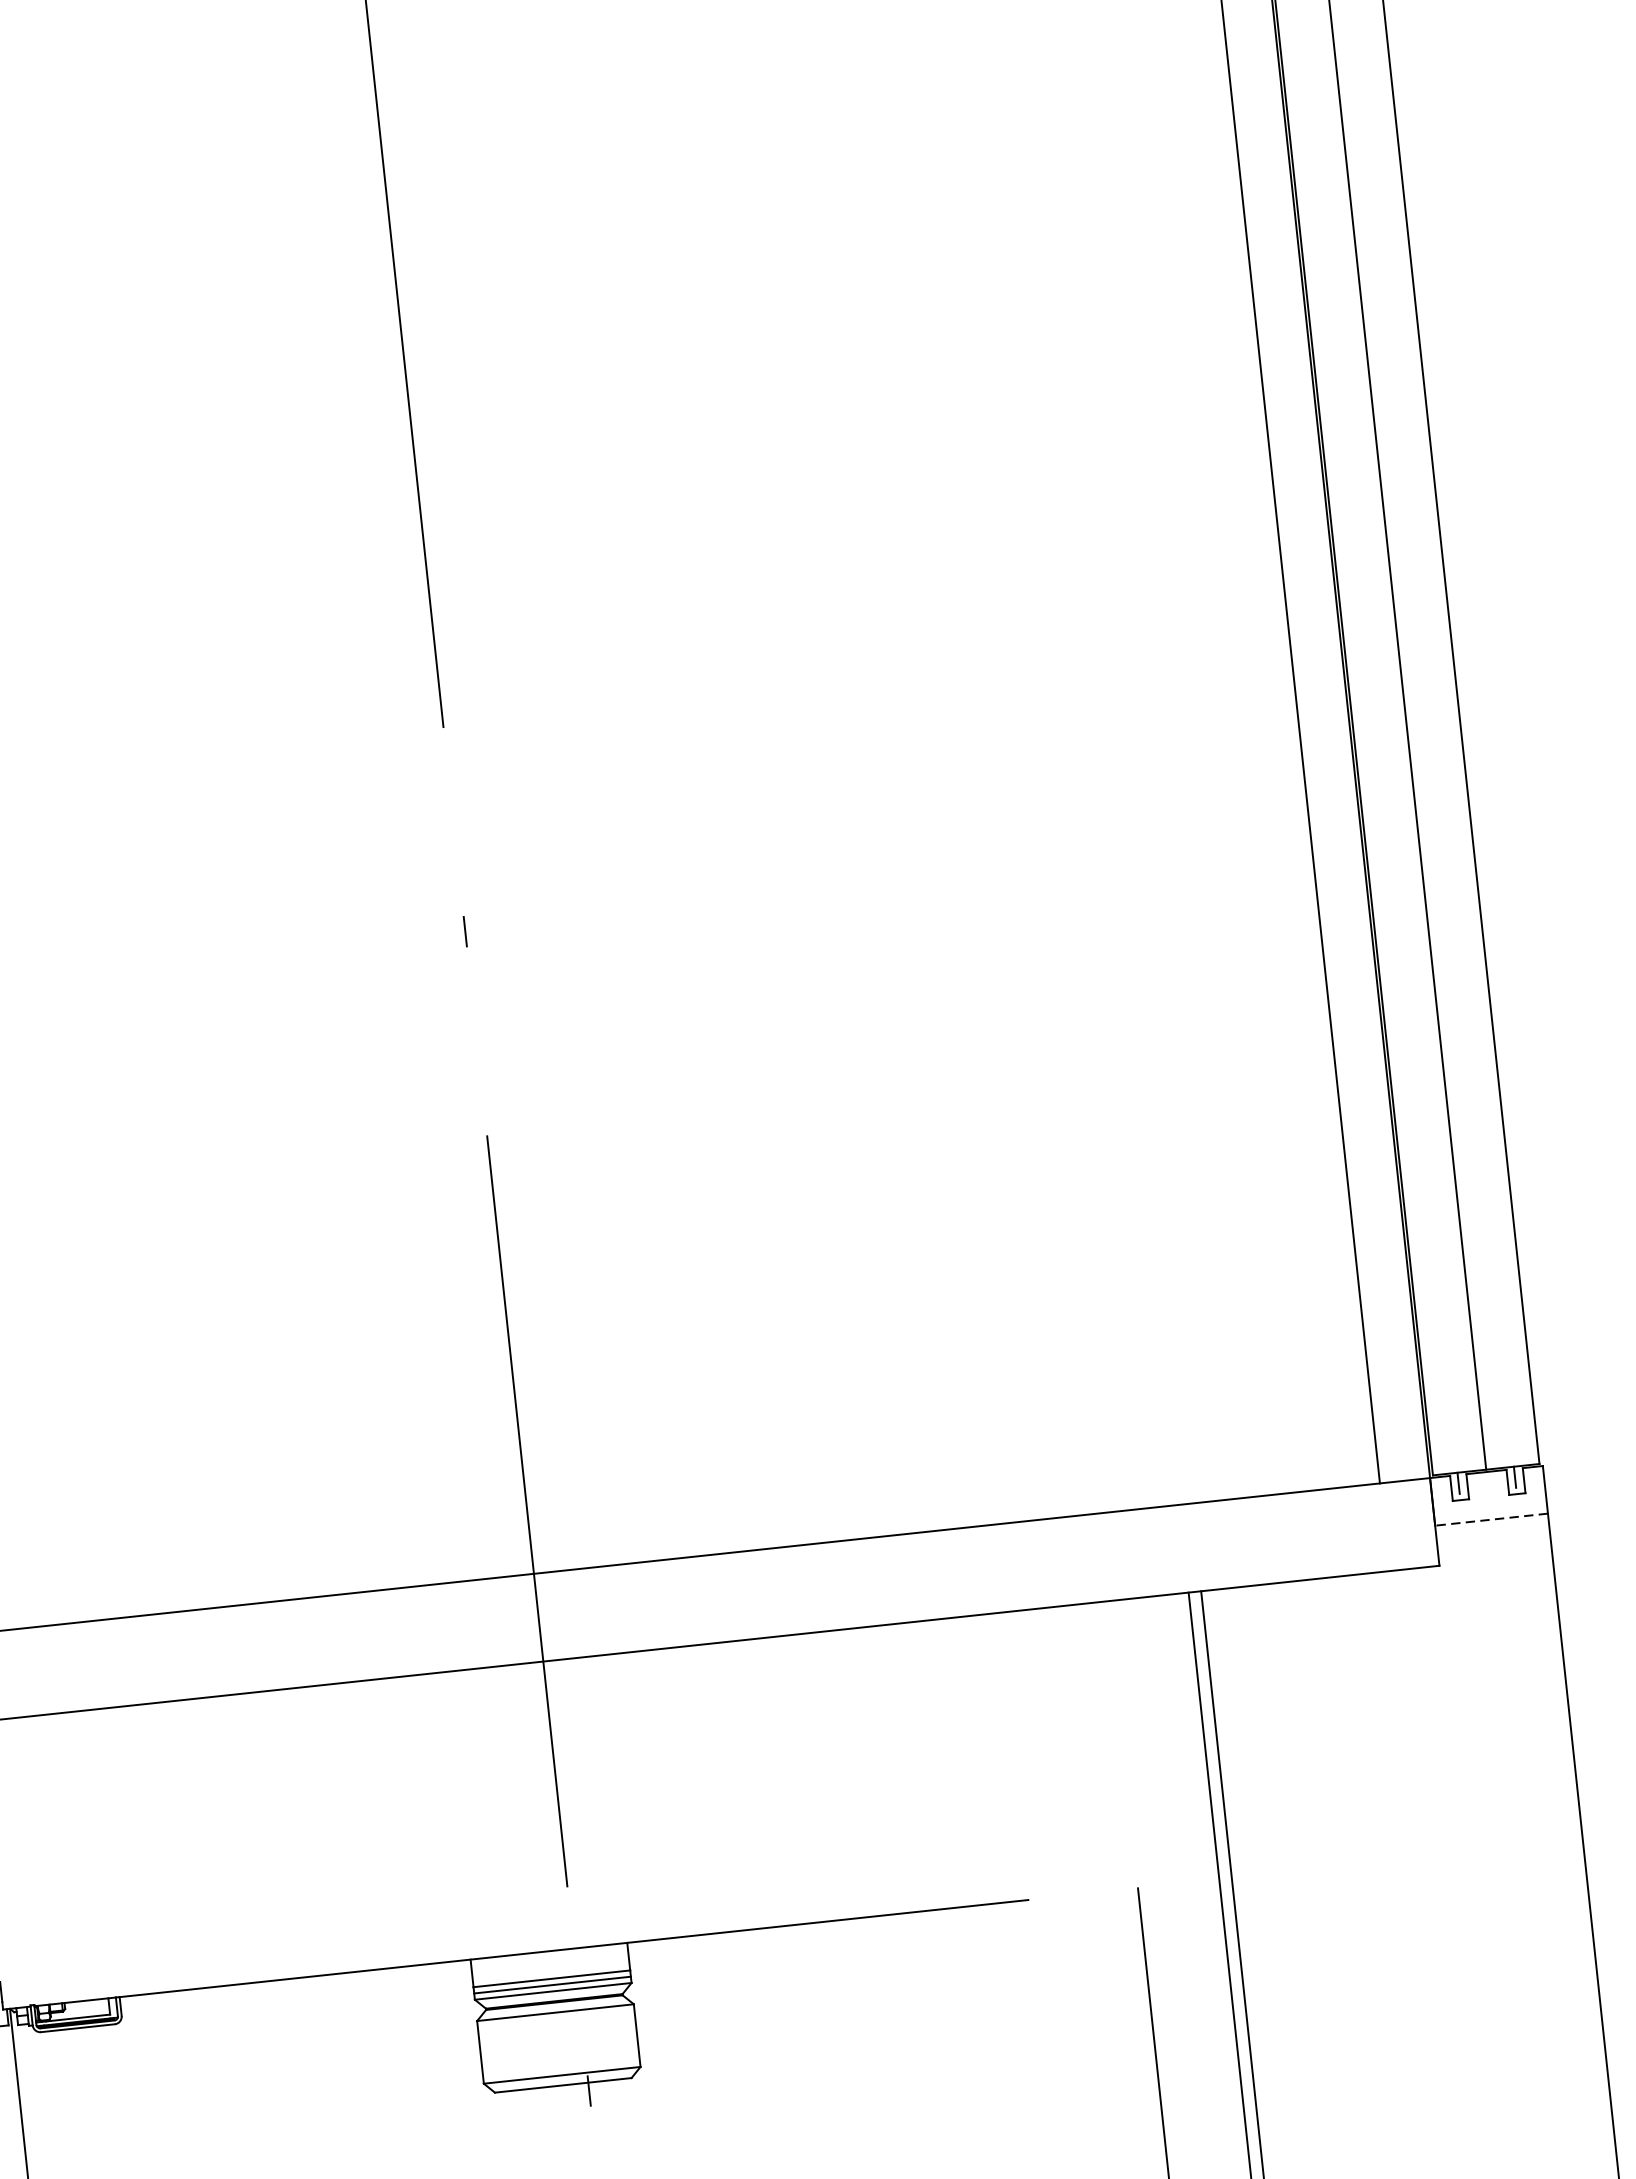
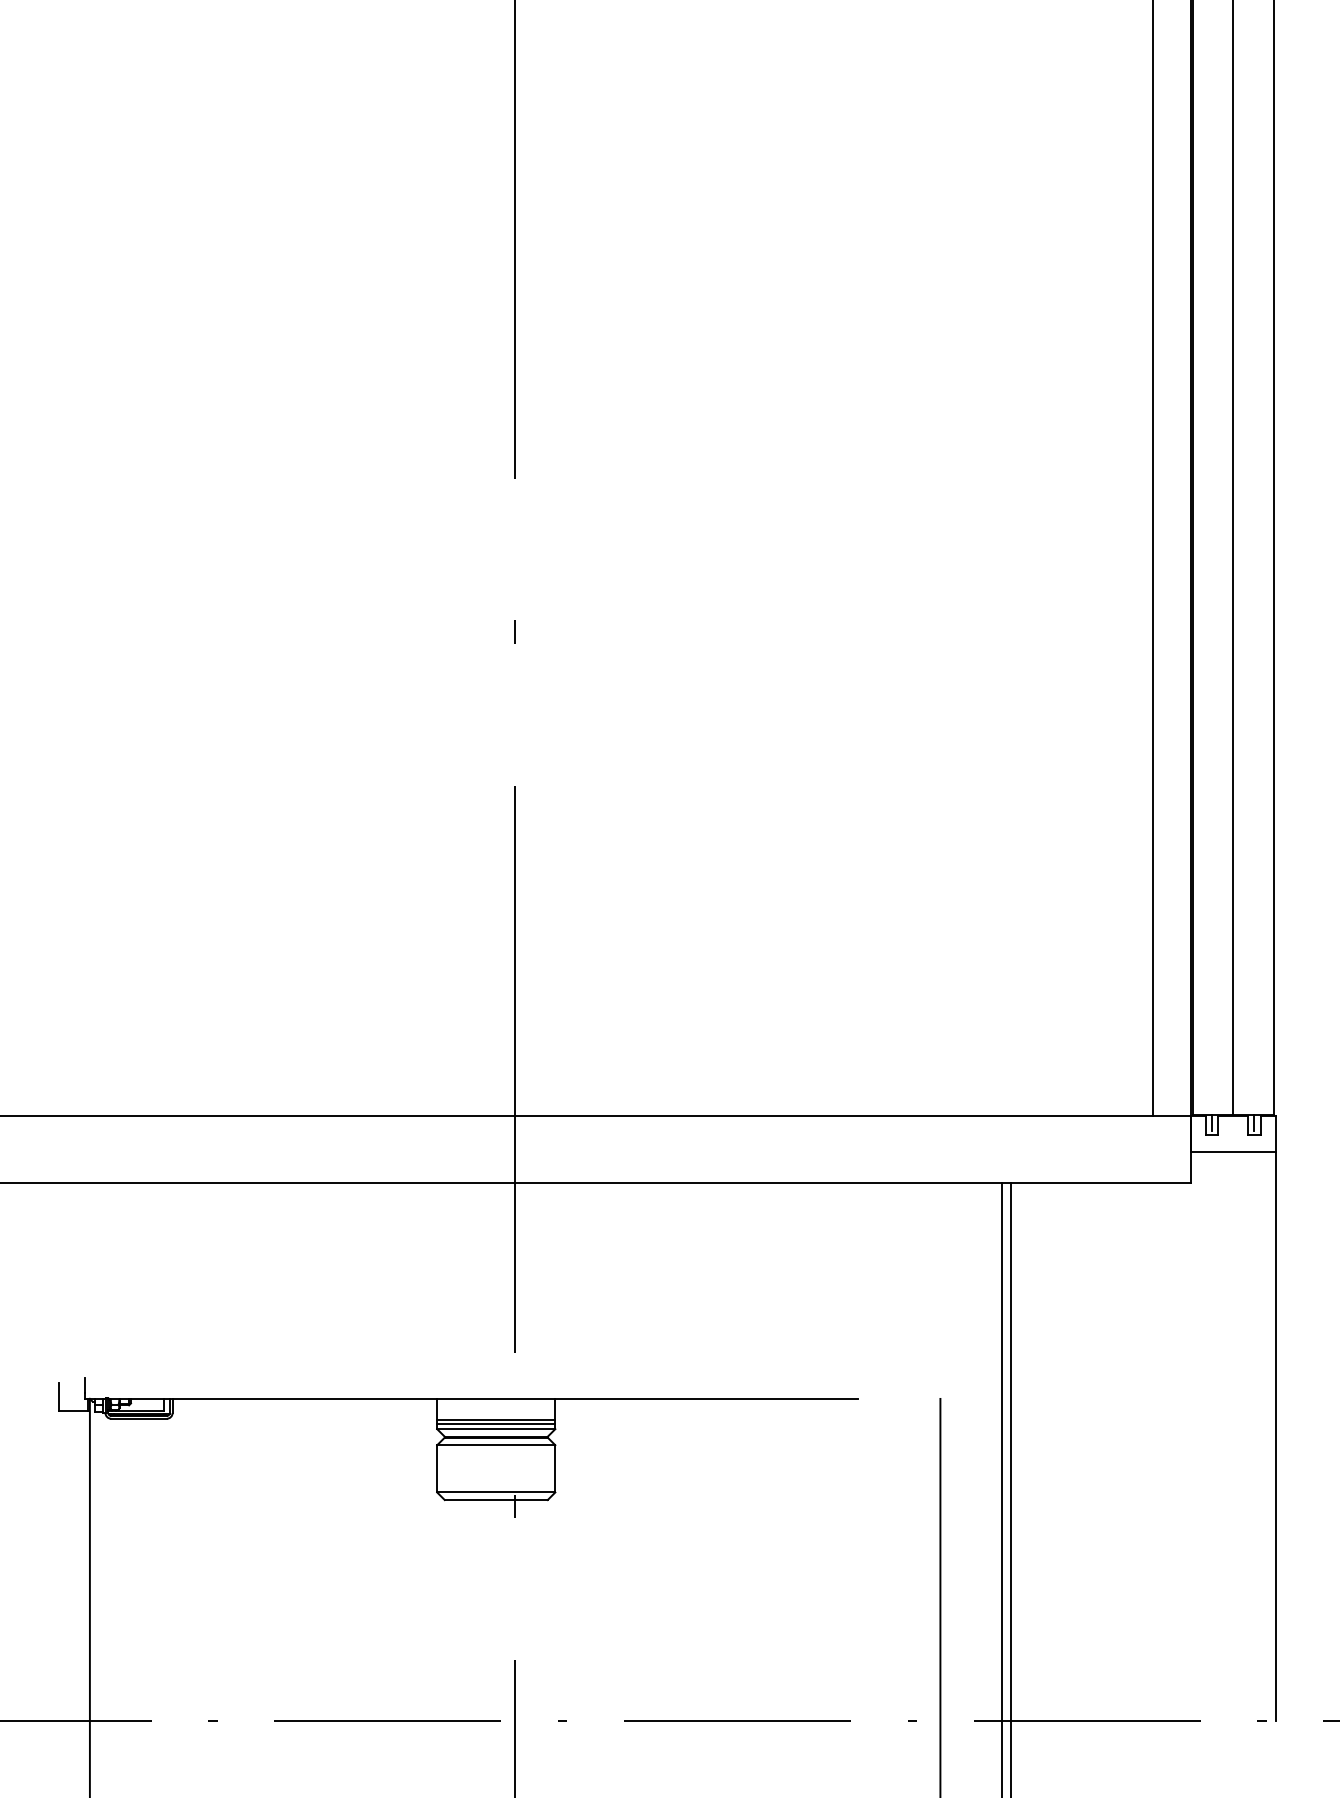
line: (1491, 1519) -> (1233, 1152), dashed -> solid

